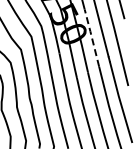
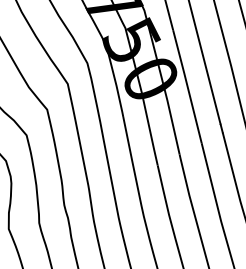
line: (91, 36) -> (186, 83), dashed -> solid

